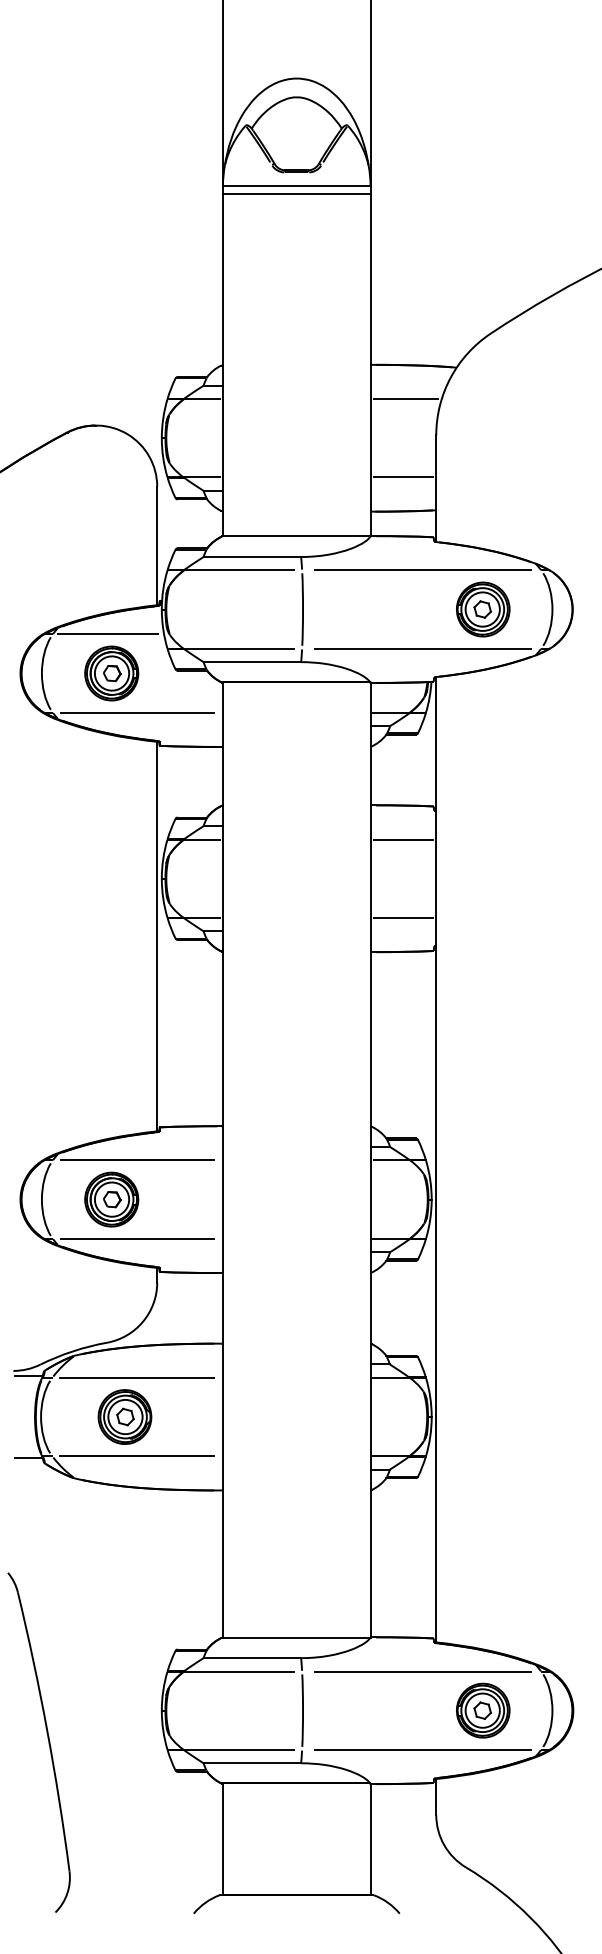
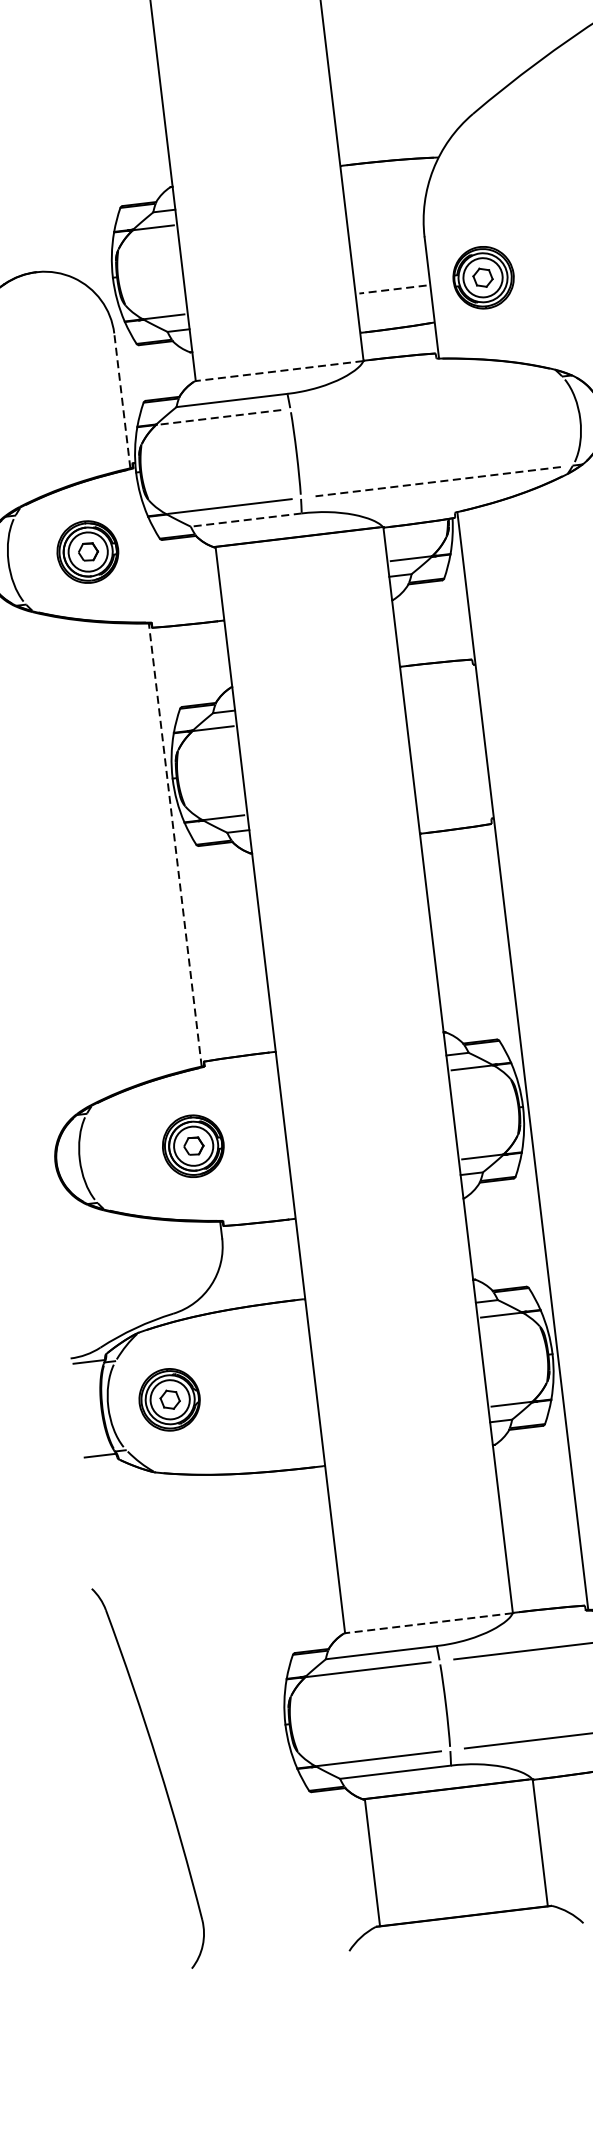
line: (406, 399) -> (385, 200), removed
line: (403, 477) -> (393, 289), solid -> dashed
line: (295, 536) -> (278, 371), solid -> dashed
line: (157, 545) -> (122, 400), solid -> dashed
line: (240, 570) -> (220, 417), solid -> dashed
line: (422, 570) -> (427, 392), removed
part: (483, 609) -> (483, 277), moved
line: (108, 634) -> (78, 508), removed
line: (422, 648) -> (437, 481), solid -> dashed
line: (252, 662) -> (246, 520), solid -> dashed
line: (136, 712) -> (121, 593), removed
line: (403, 839) -> (442, 701), removed
line: (403, 917) -> (452, 789), removed
line: (157, 936) -> (175, 844), solid -> dashed
line: (136, 1160) -> (182, 1102), removed
part: (111, 1199) -> (193, 1146), moved
line: (136, 1238) -> (192, 1191), removed
line: (136, 1377) -> (211, 1349), removed
part: (124, 1416) -> (169, 1399), moved
line: (136, 1456) -> (222, 1439), removed
line: (295, 1637) -> (427, 1623), solid -> dashed

